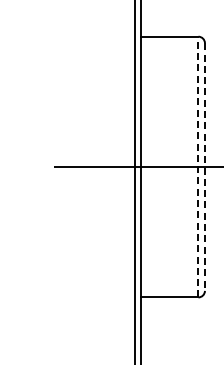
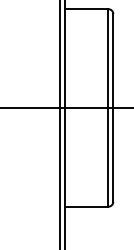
line: (198, 166) -> (108, 107), dashed -> solid
line: (204, 167) -> (112, 108), dashed -> solid

